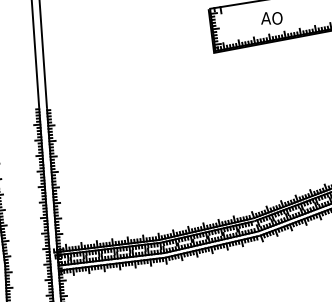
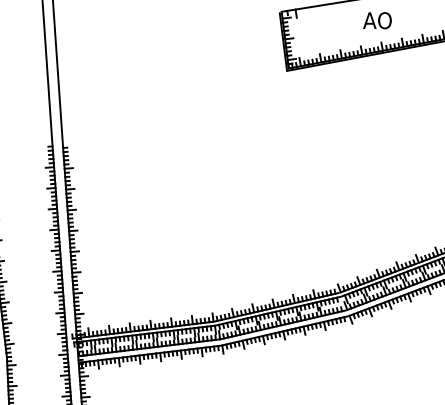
text: (271, 18) -> (377, 20), moved

